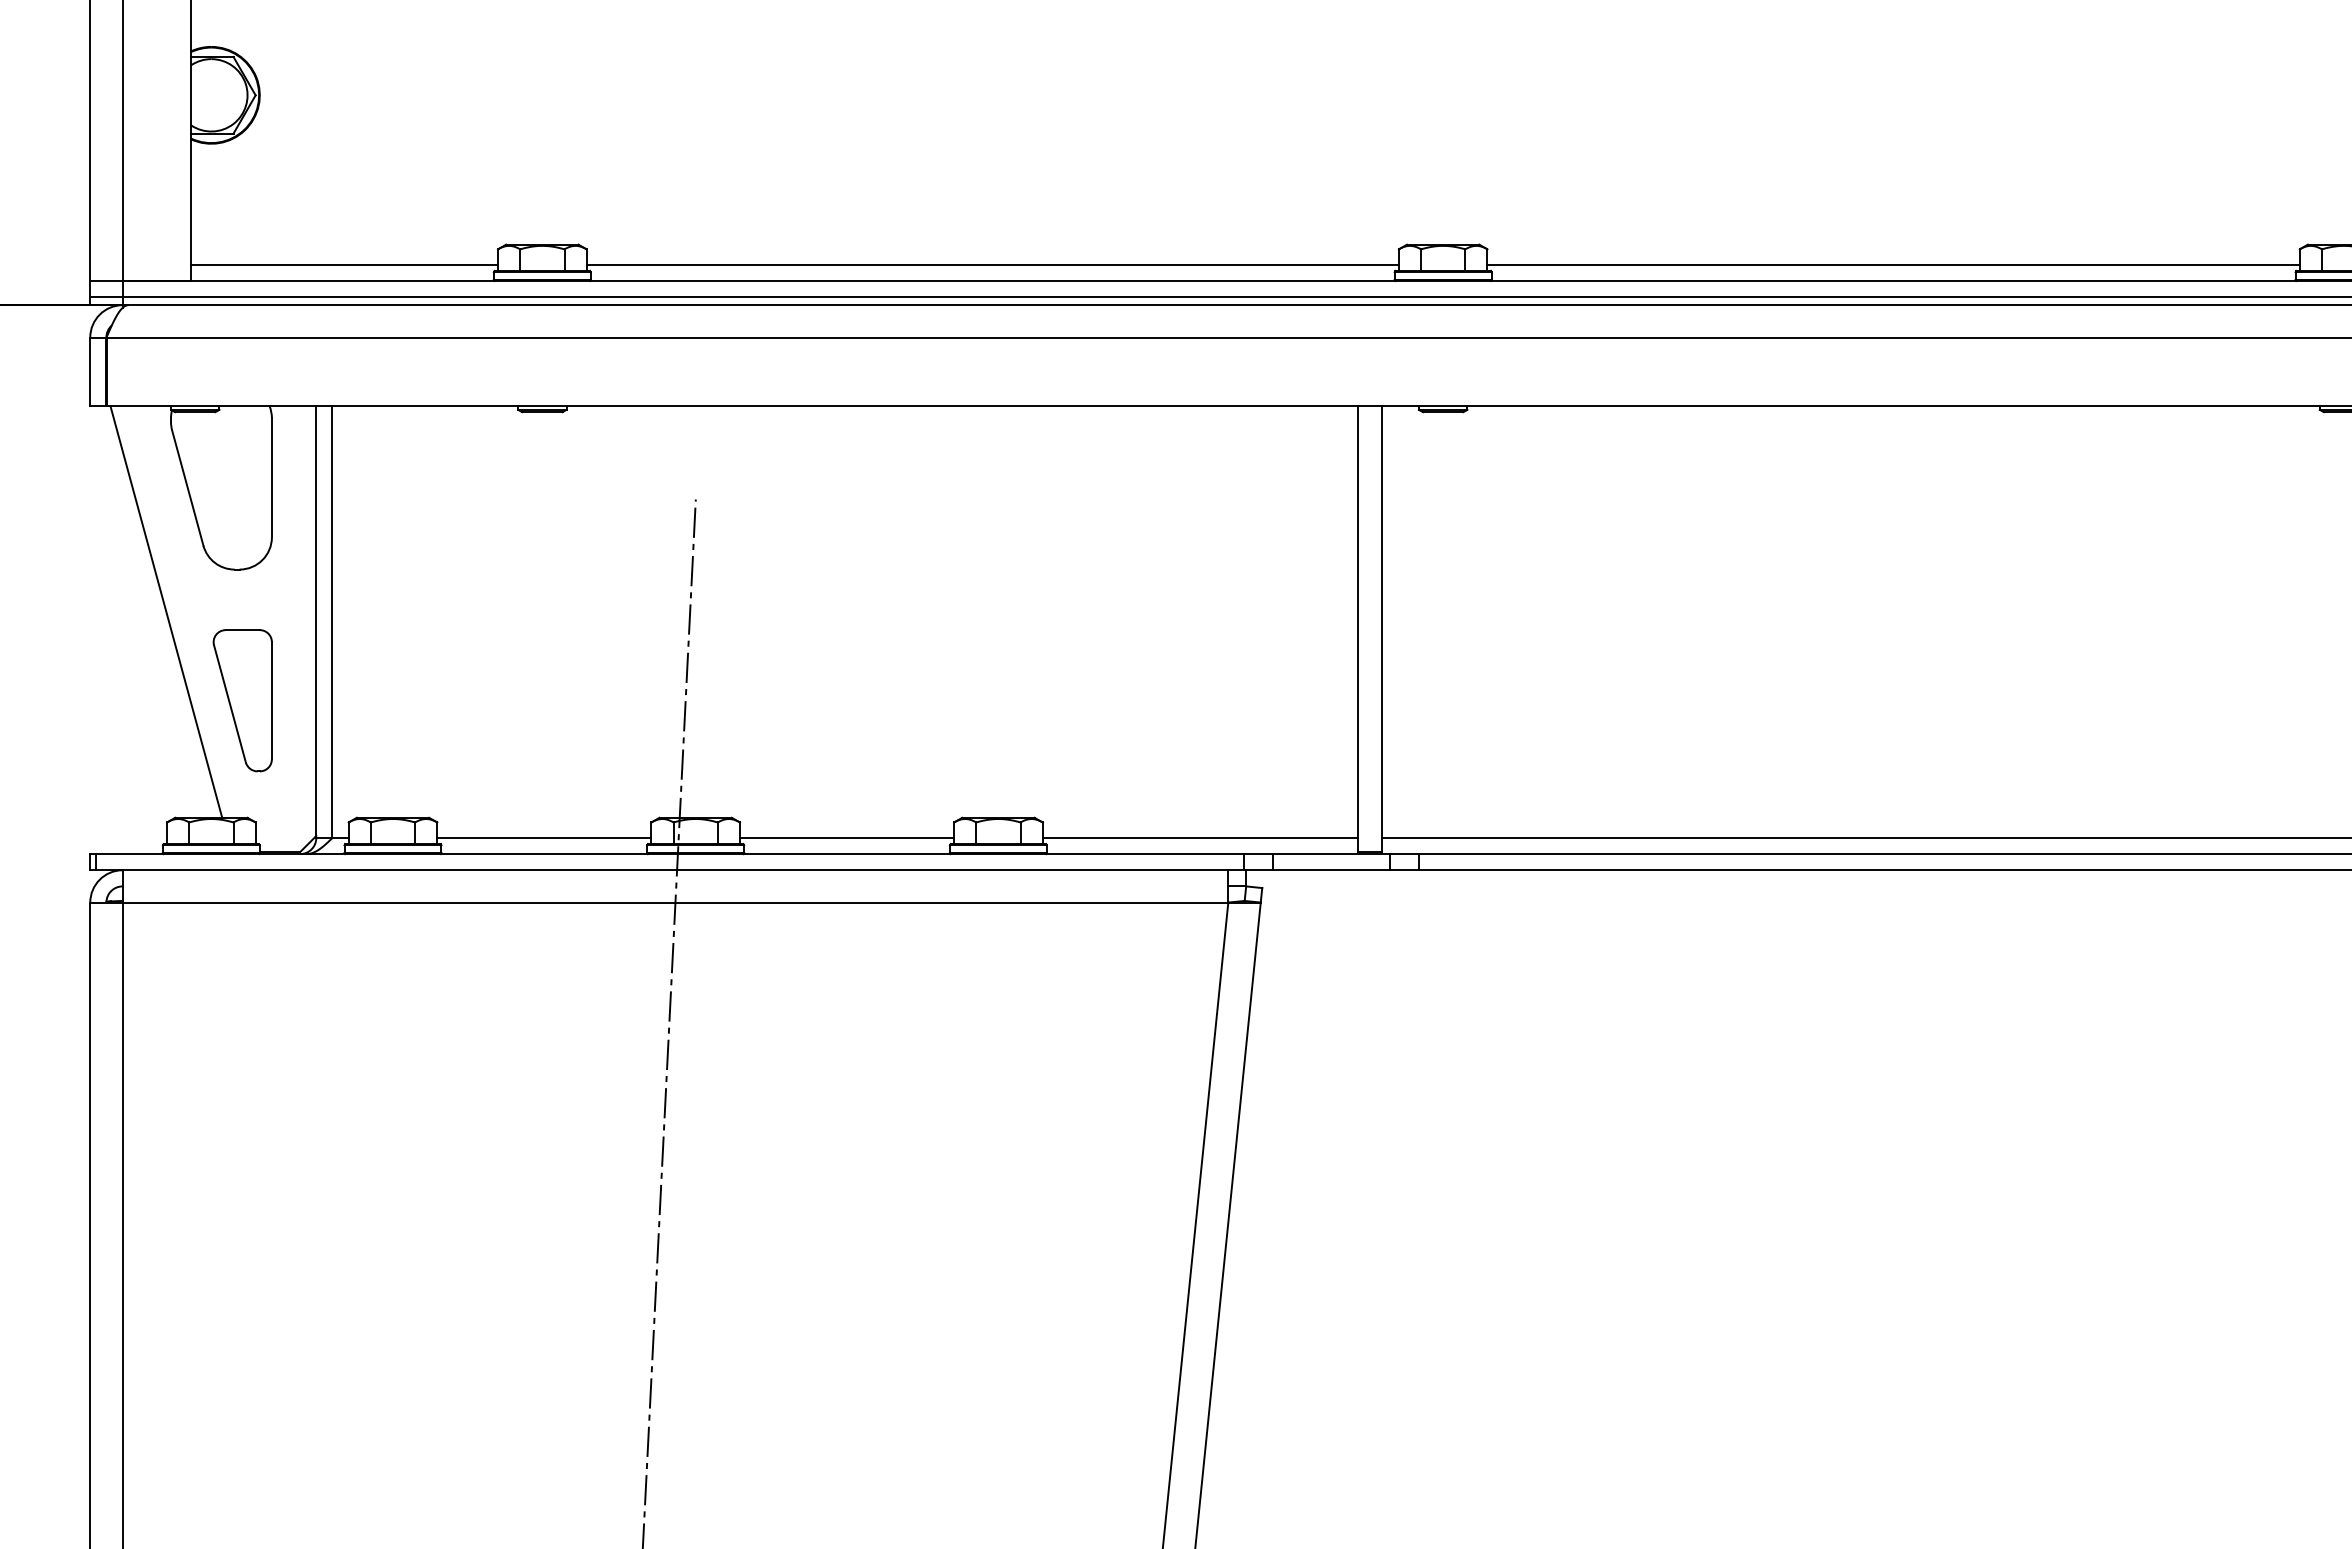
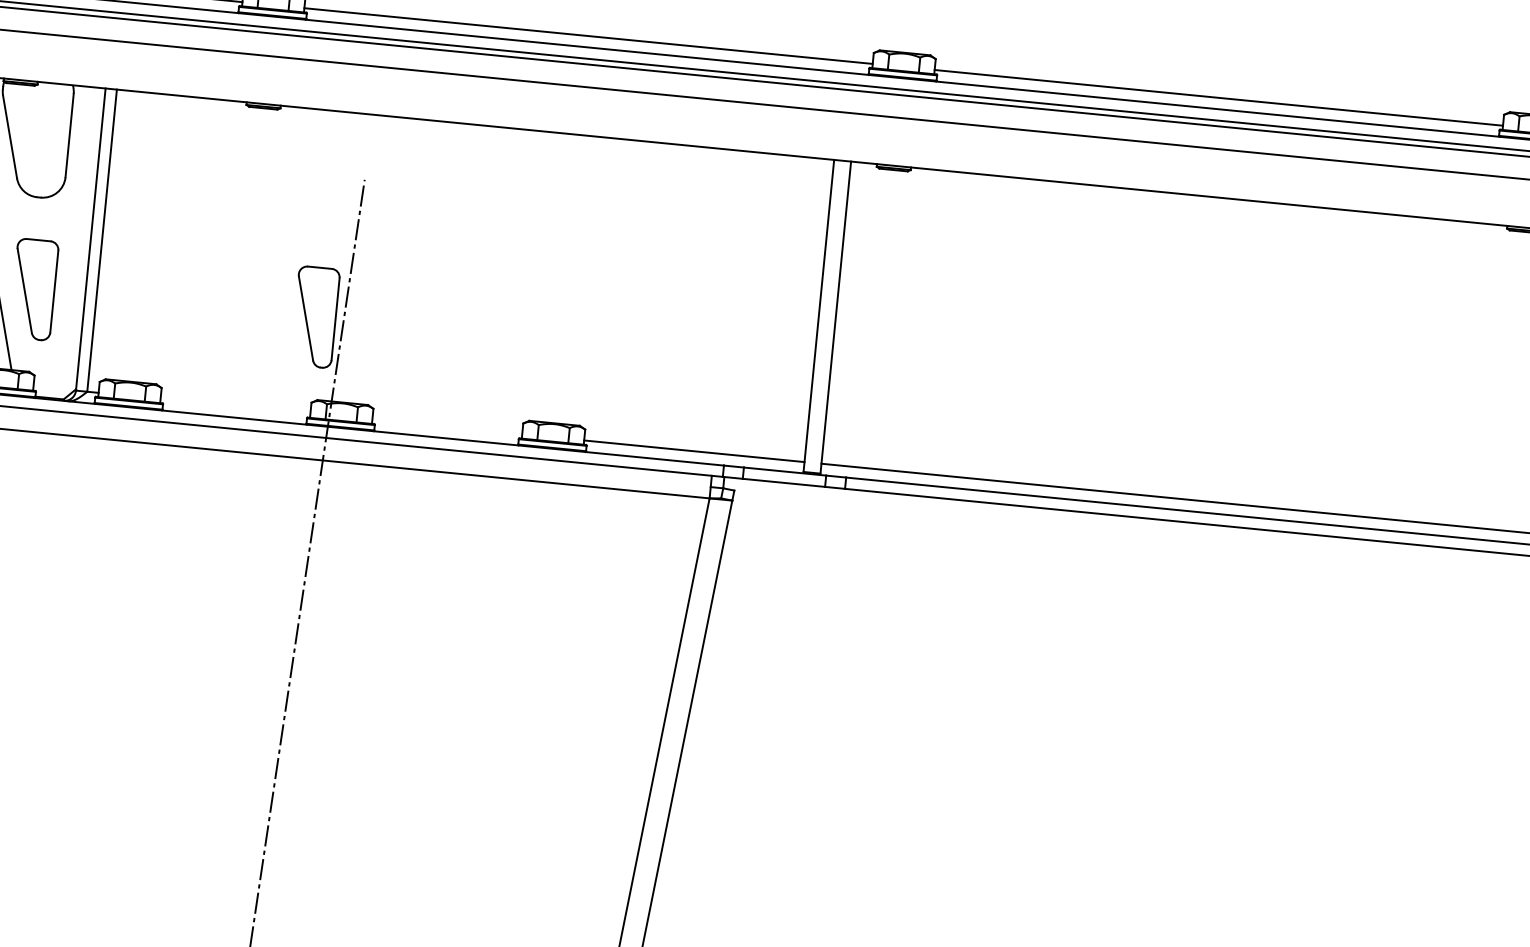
part: (644, 700) -> (315, 316), added
line: (544, 837) -> (235, 405), removed
line: (846, 837) -> (446, 426), removed

